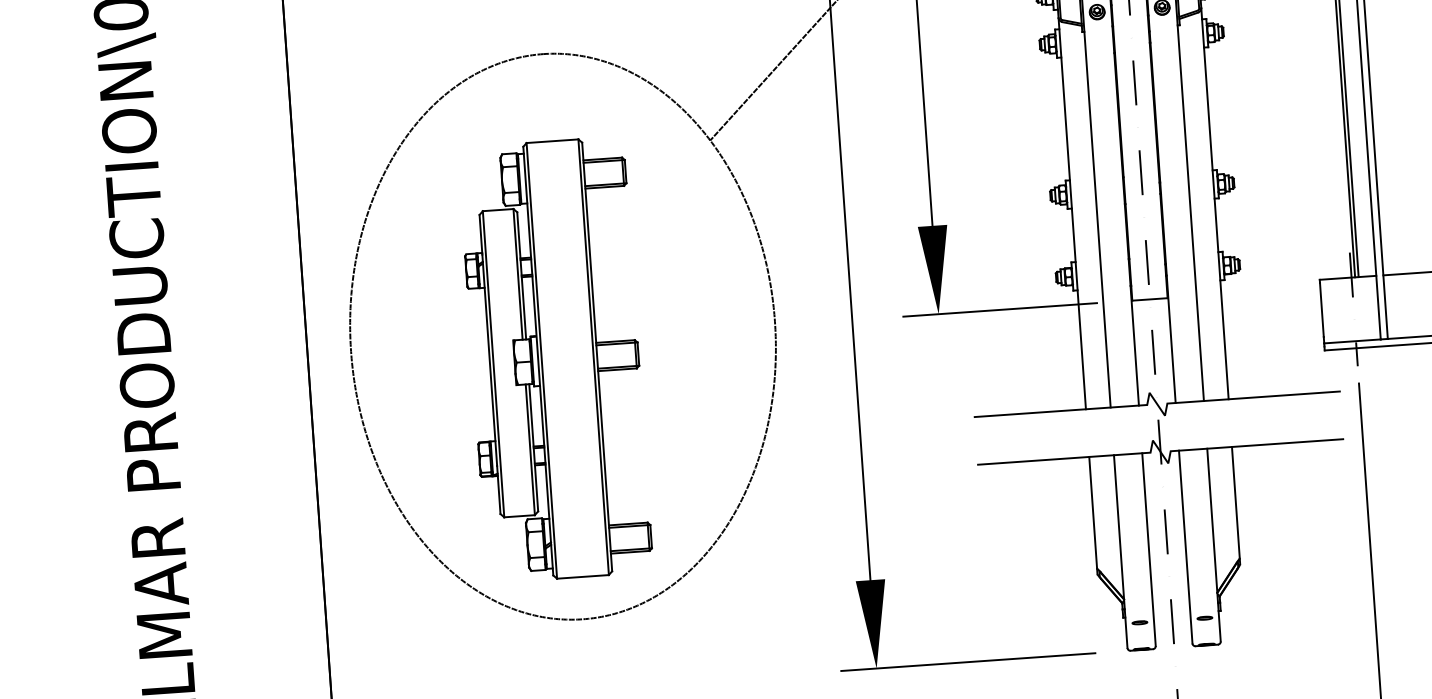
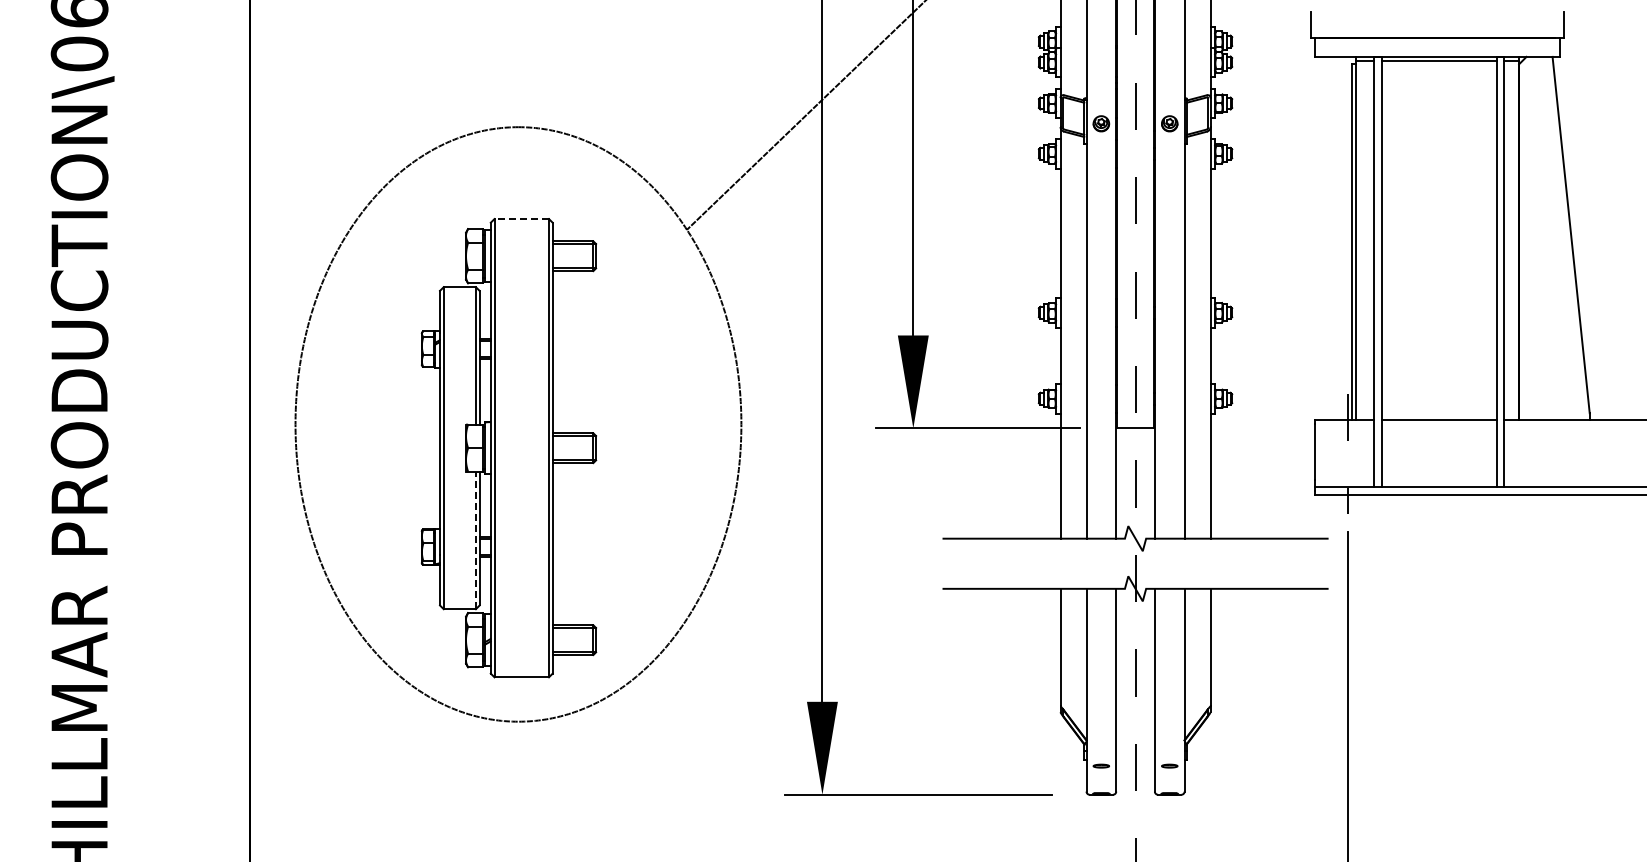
line: (552, 141) -> (521, 219), solid -> dashed
line: (529, 449) -> (475, 540), solid -> dashed

